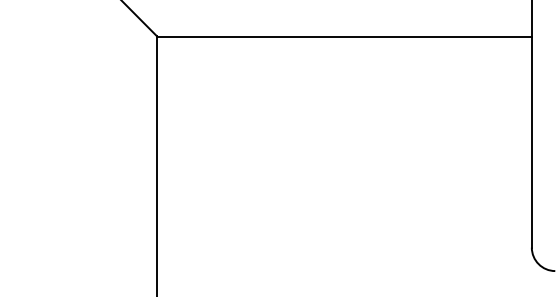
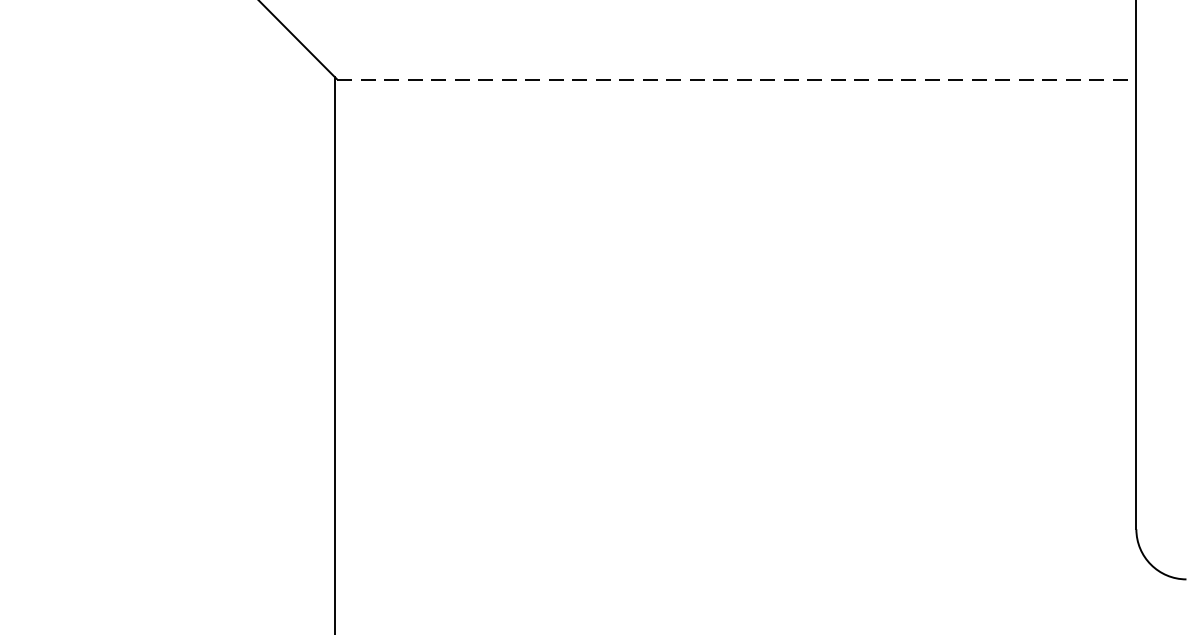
line: (344, 37) -> (736, 80), solid -> dashed

